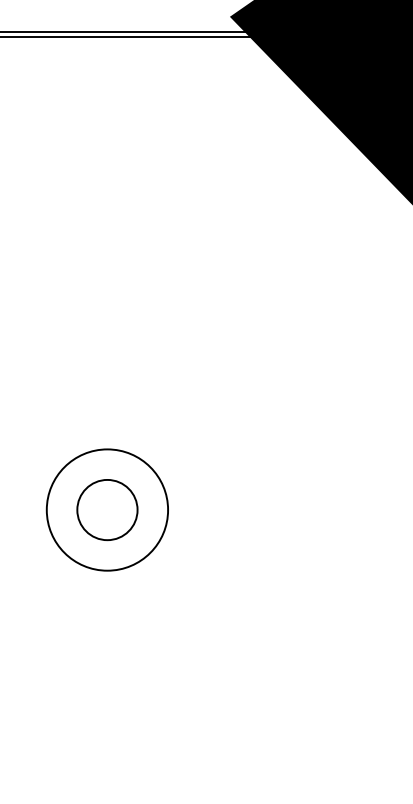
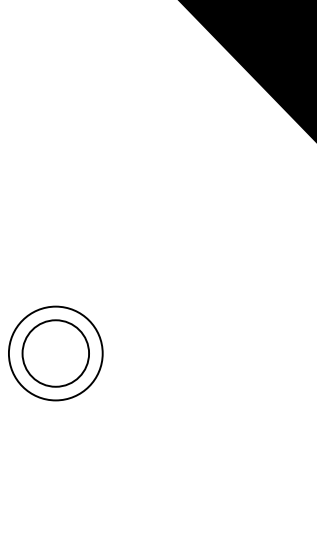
circle: (107, 510) -> (55, 353), size x1.43

